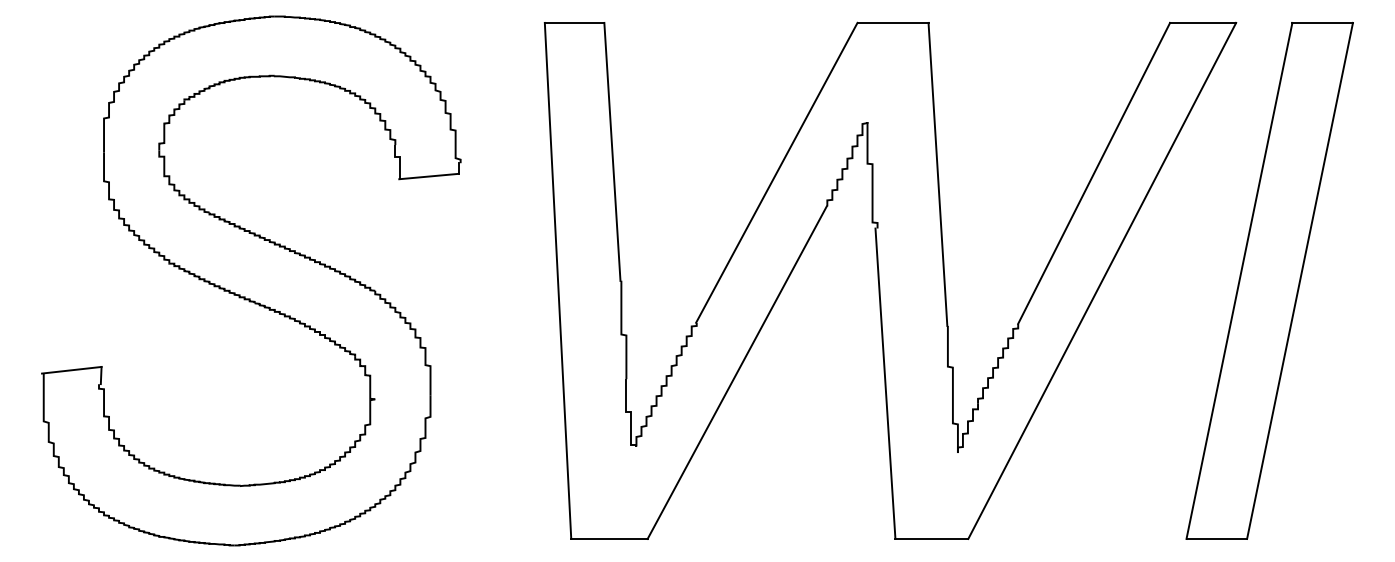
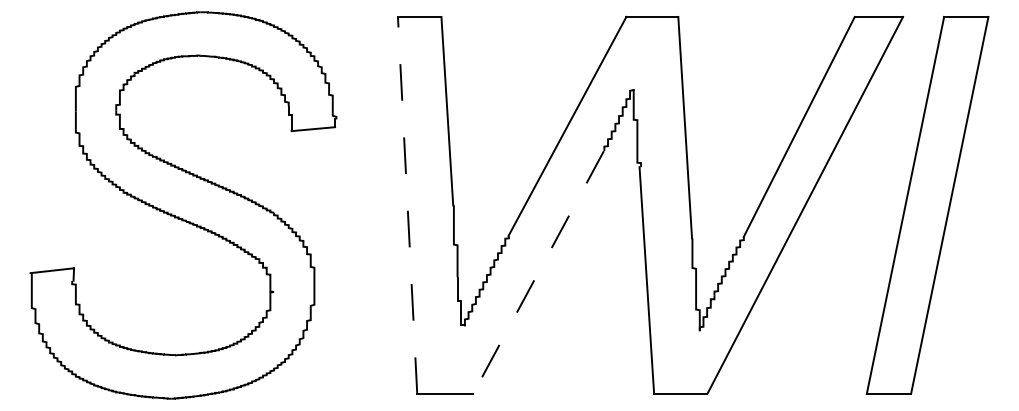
line: (557, 281) -> (407, 205), solid -> dashed
line: (737, 372) -> (538, 272), solid -> dashed

